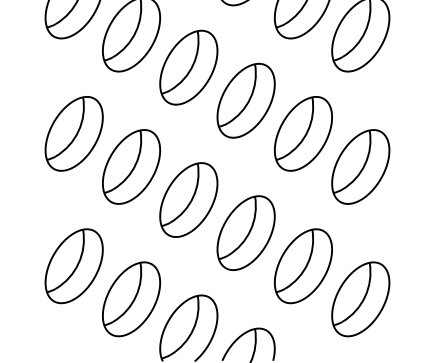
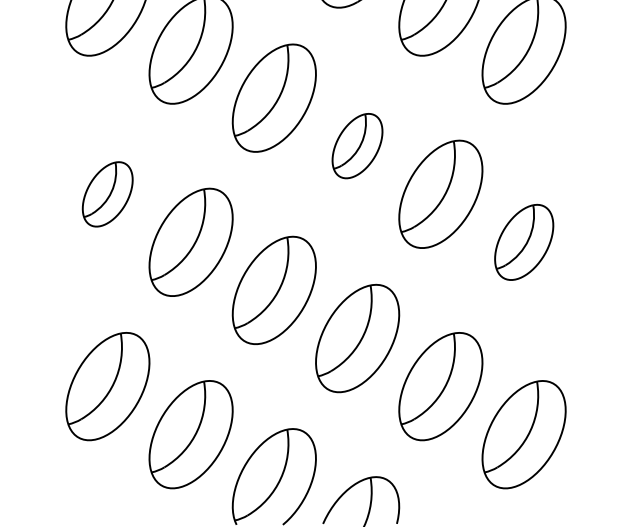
part: (245, 100) -> (356, 145), size x0.6
part: (73, 133) -> (106, 193), size x0.6
part: (360, 166) -> (523, 241), size x0.7

